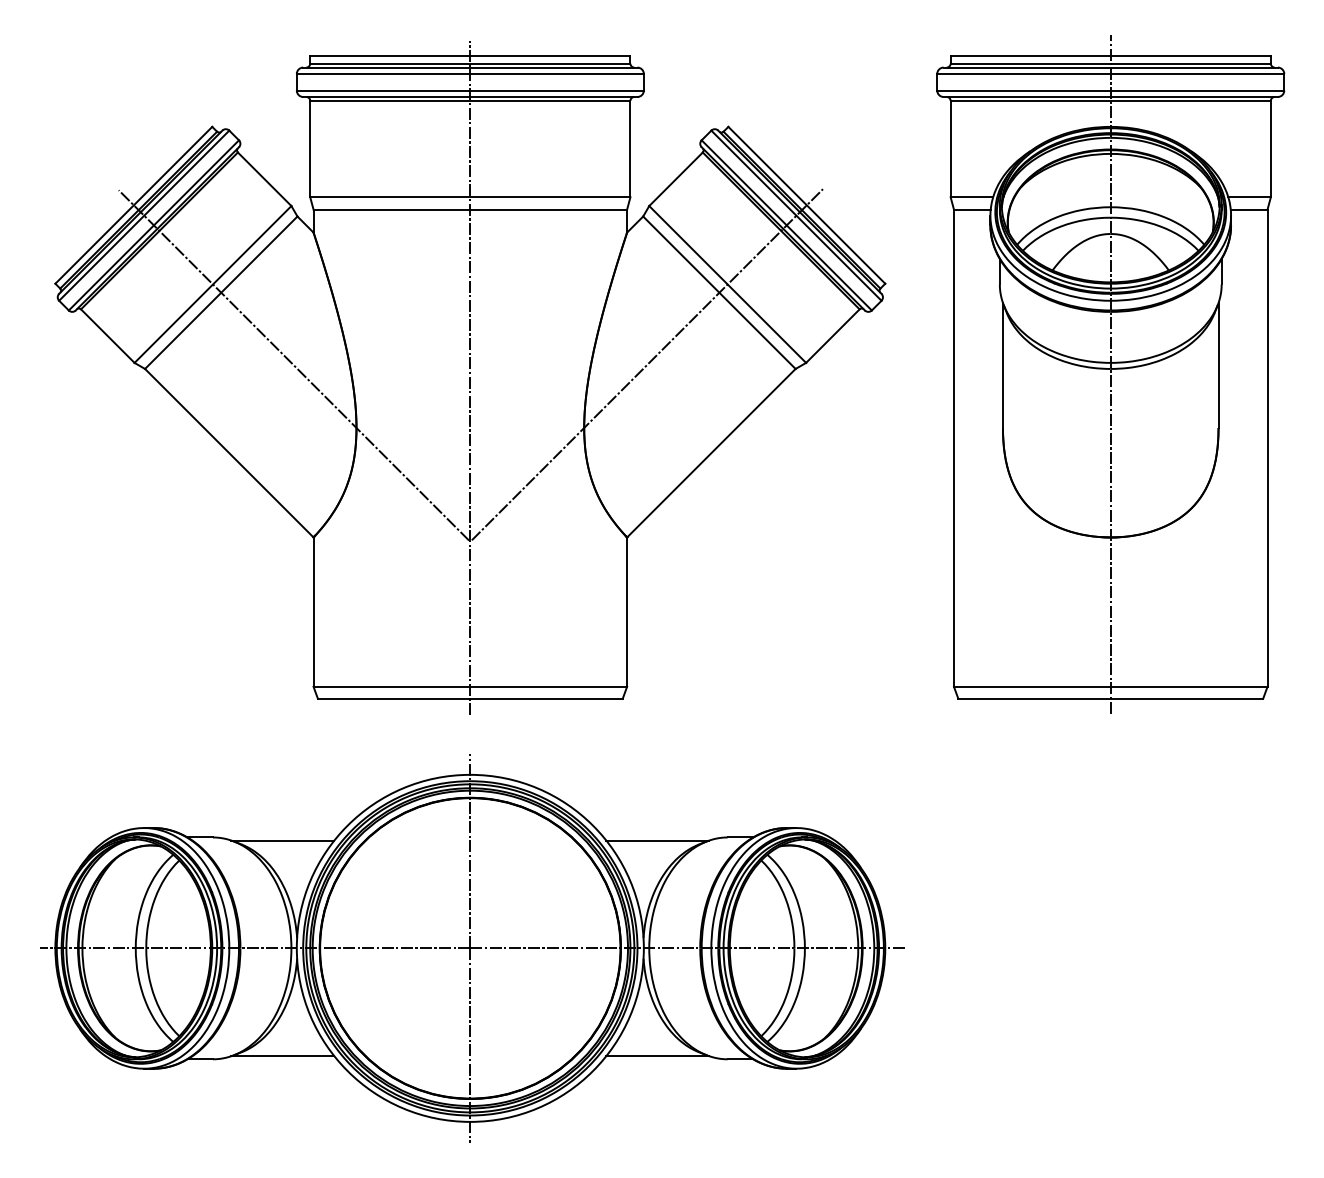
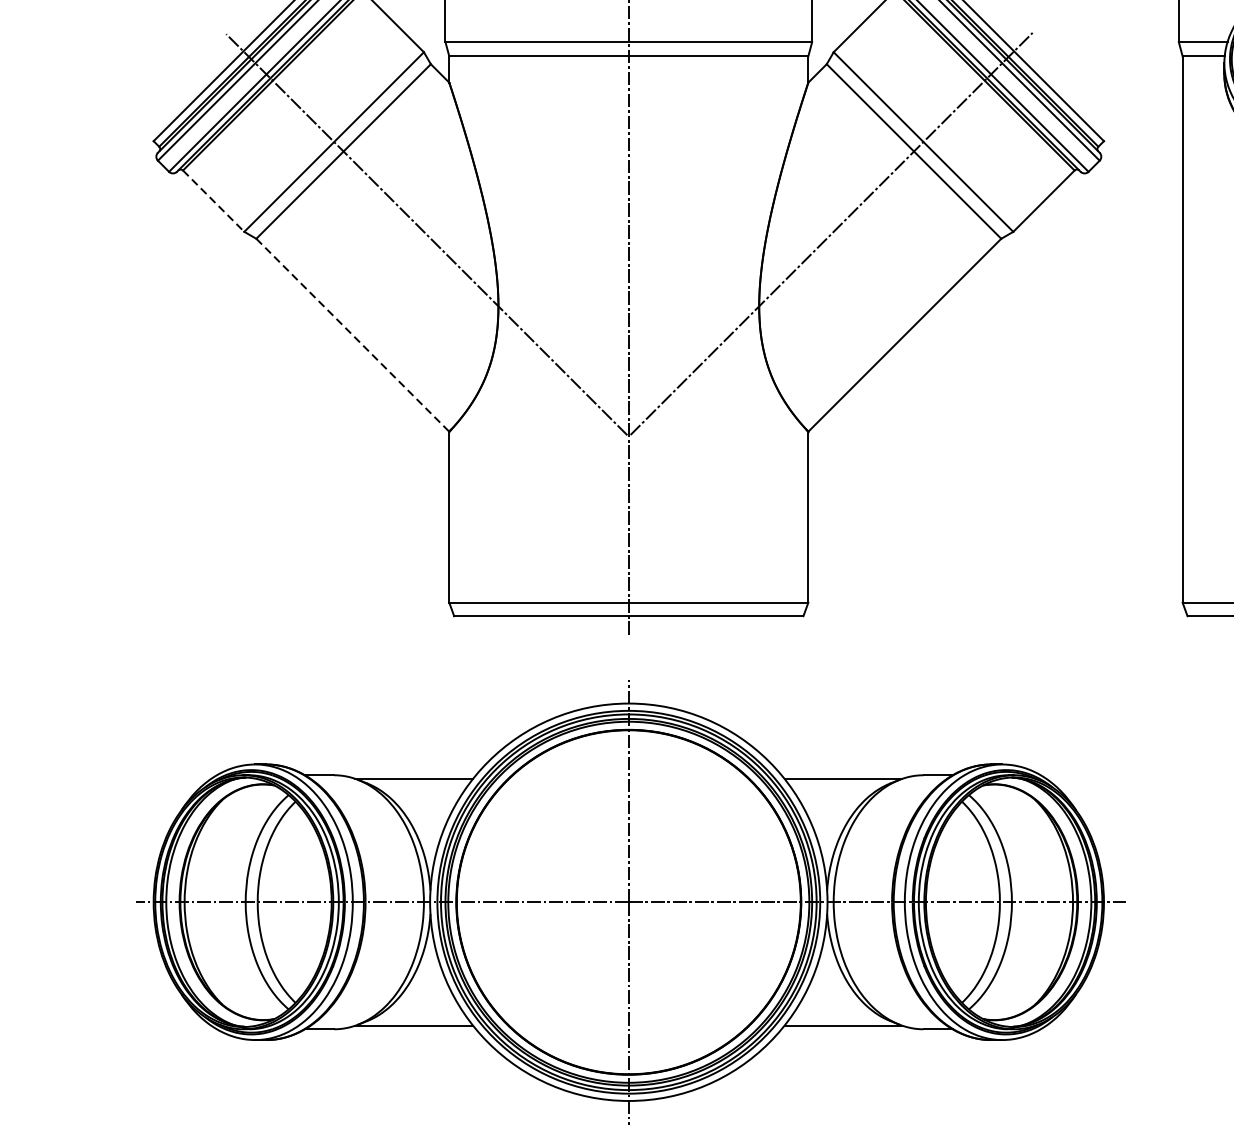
line: (107, 336) -> (213, 201), solid -> dashed
line: (229, 453) -> (353, 335), solid -> dashed

